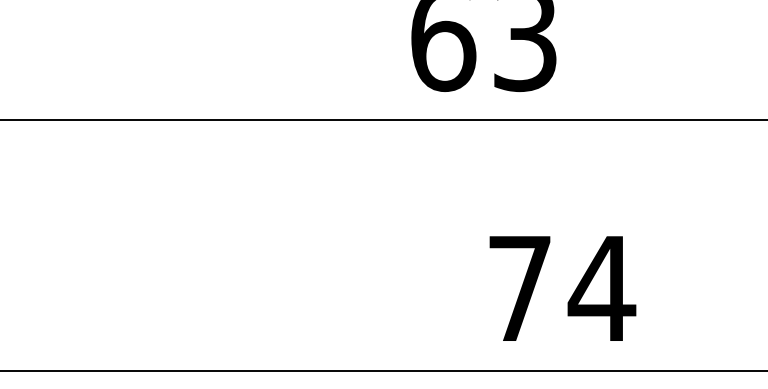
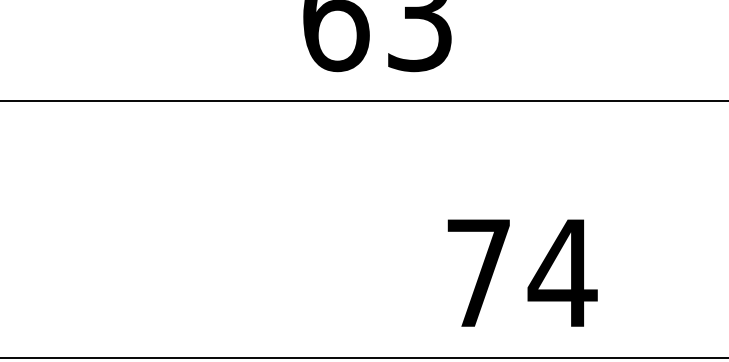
text: (562, 288) -> (522, 273), moved

